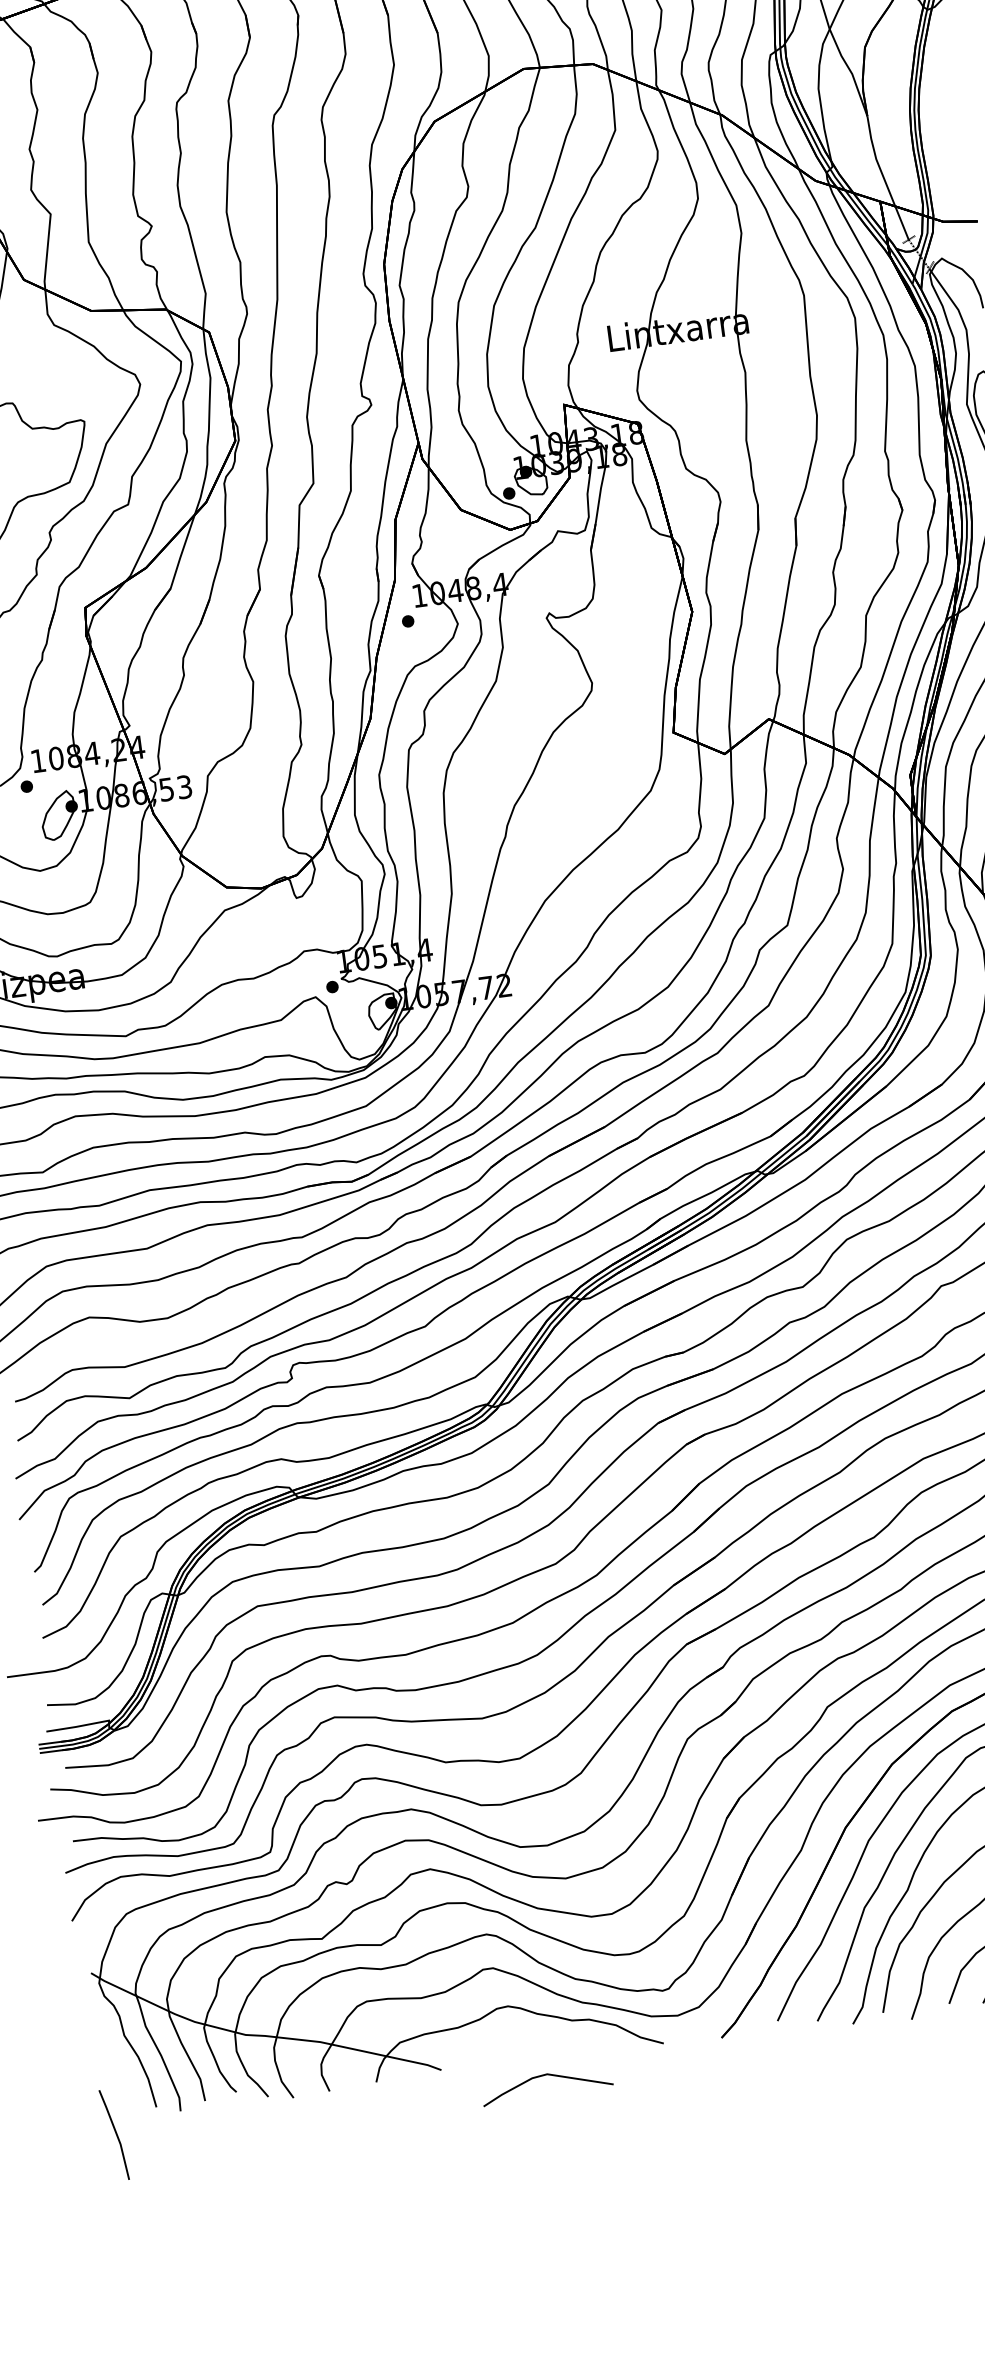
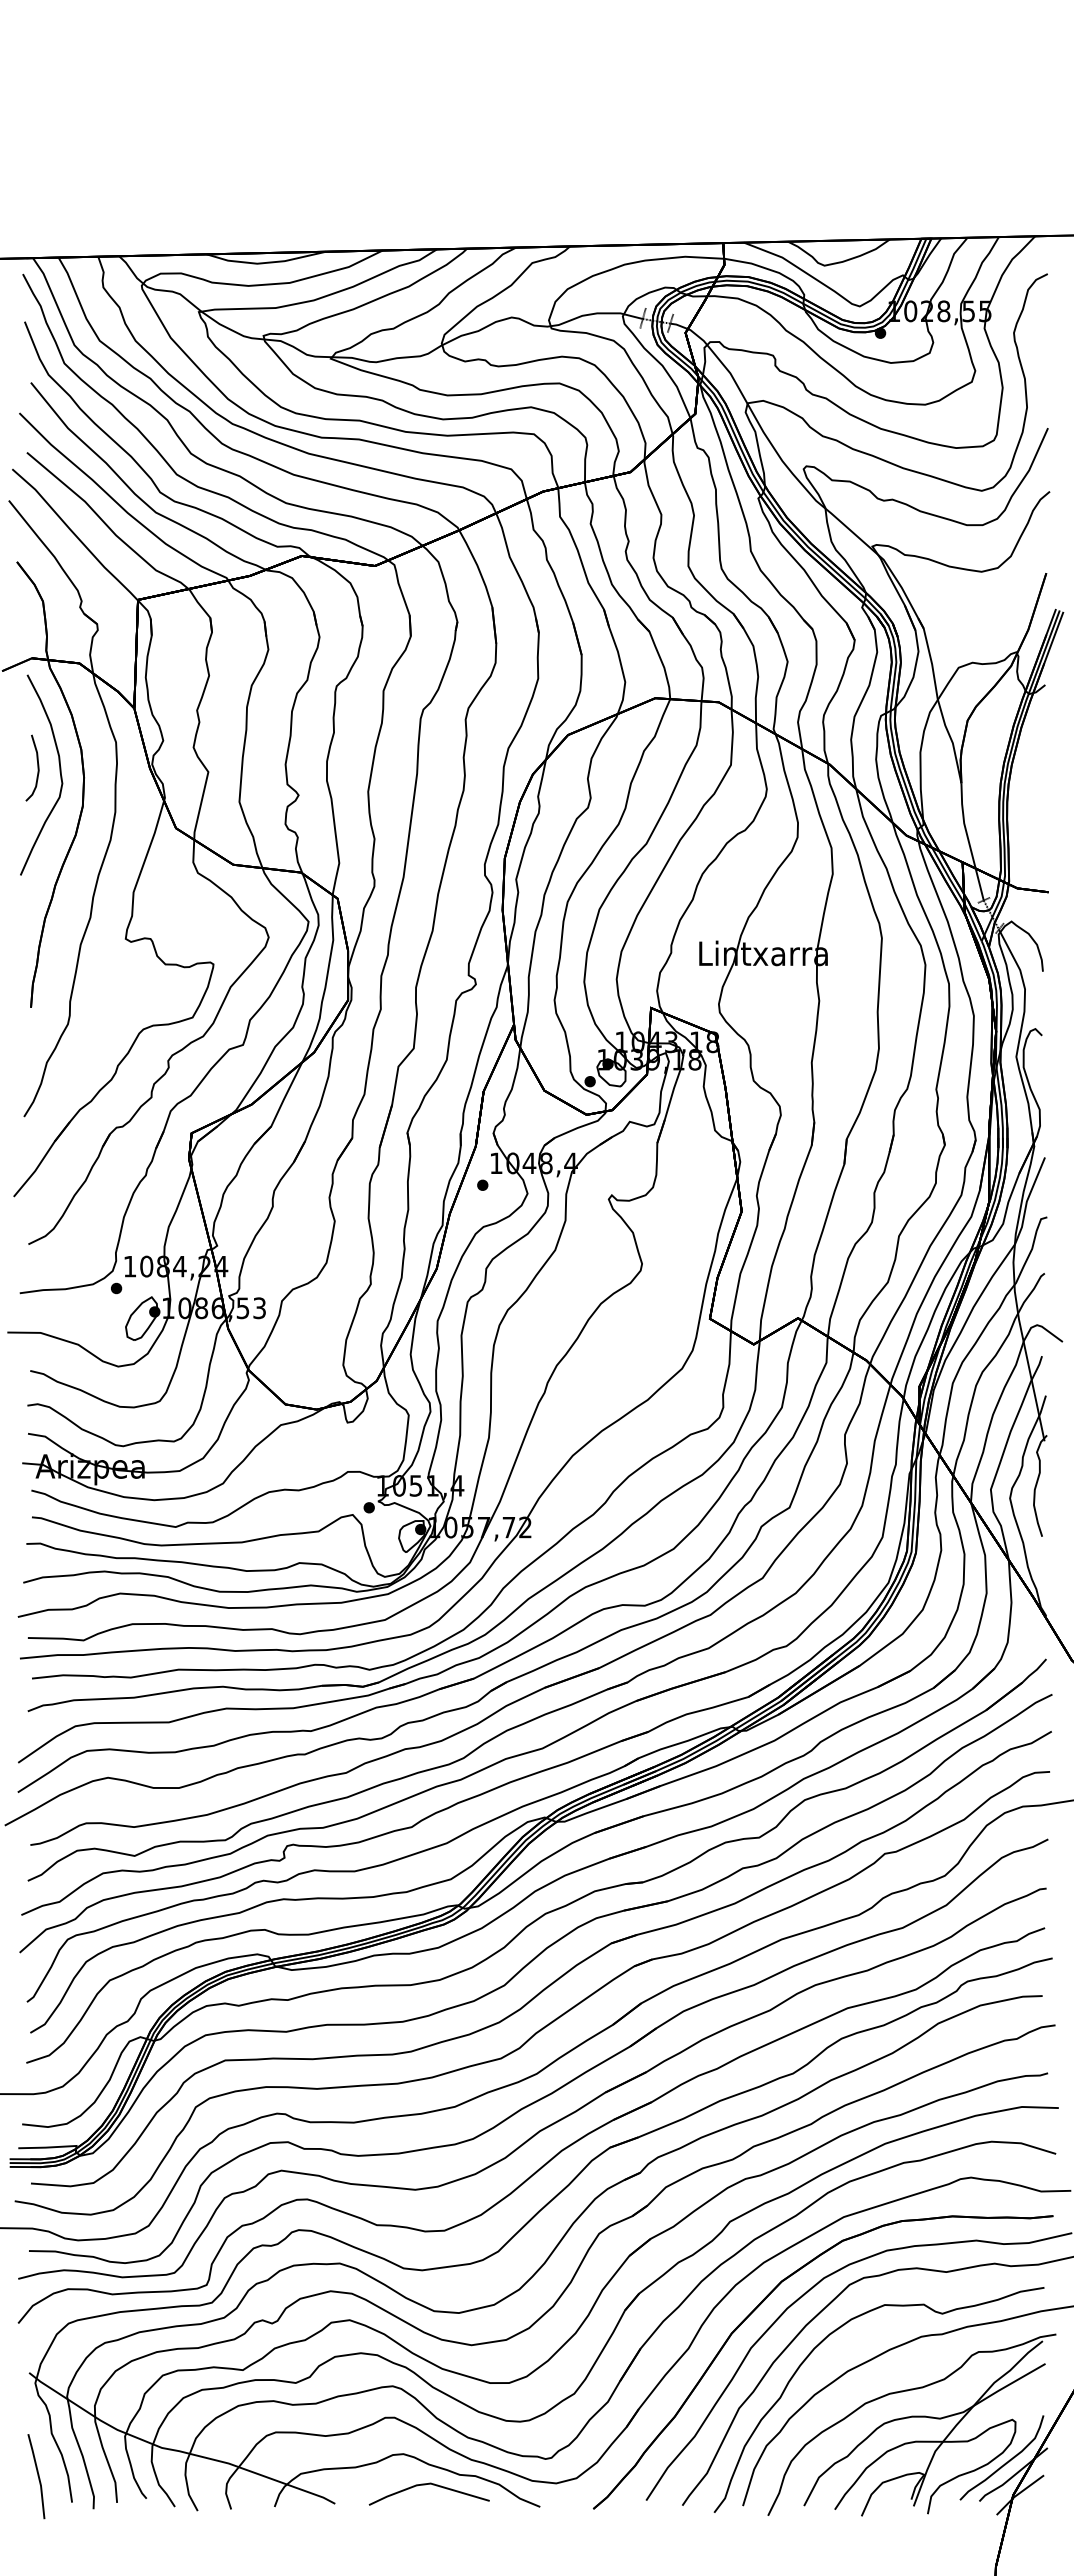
line: (541, 2077) -> (425, 2485), moved
line: (115, 2134) -> (37, 2476), moved

